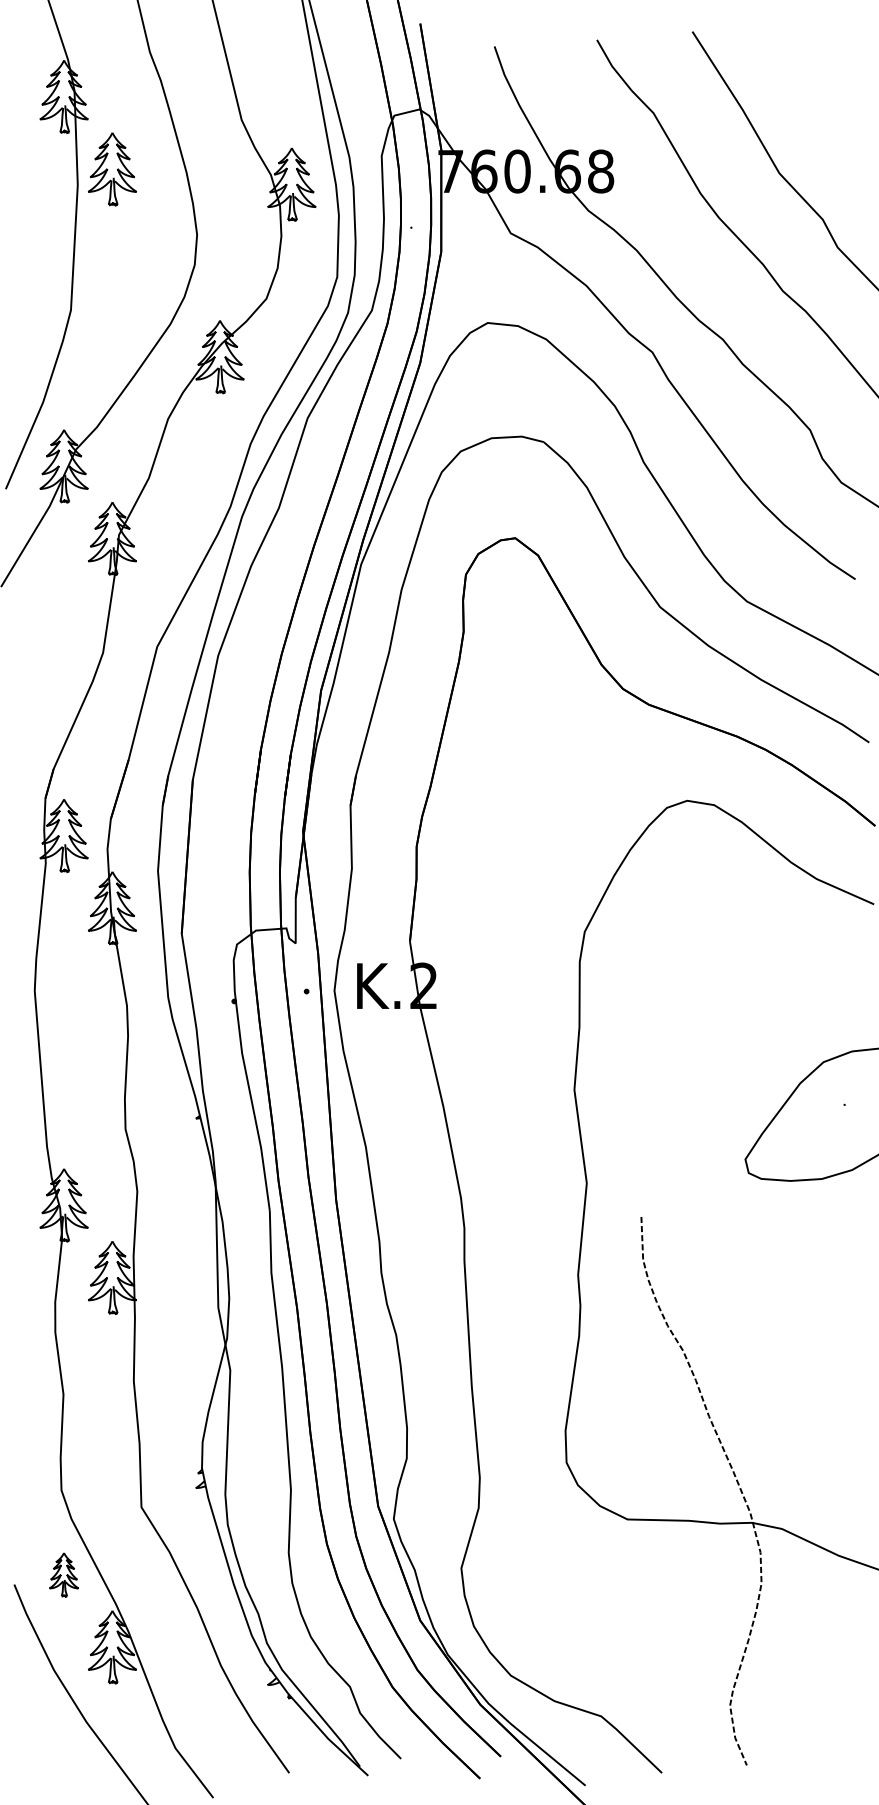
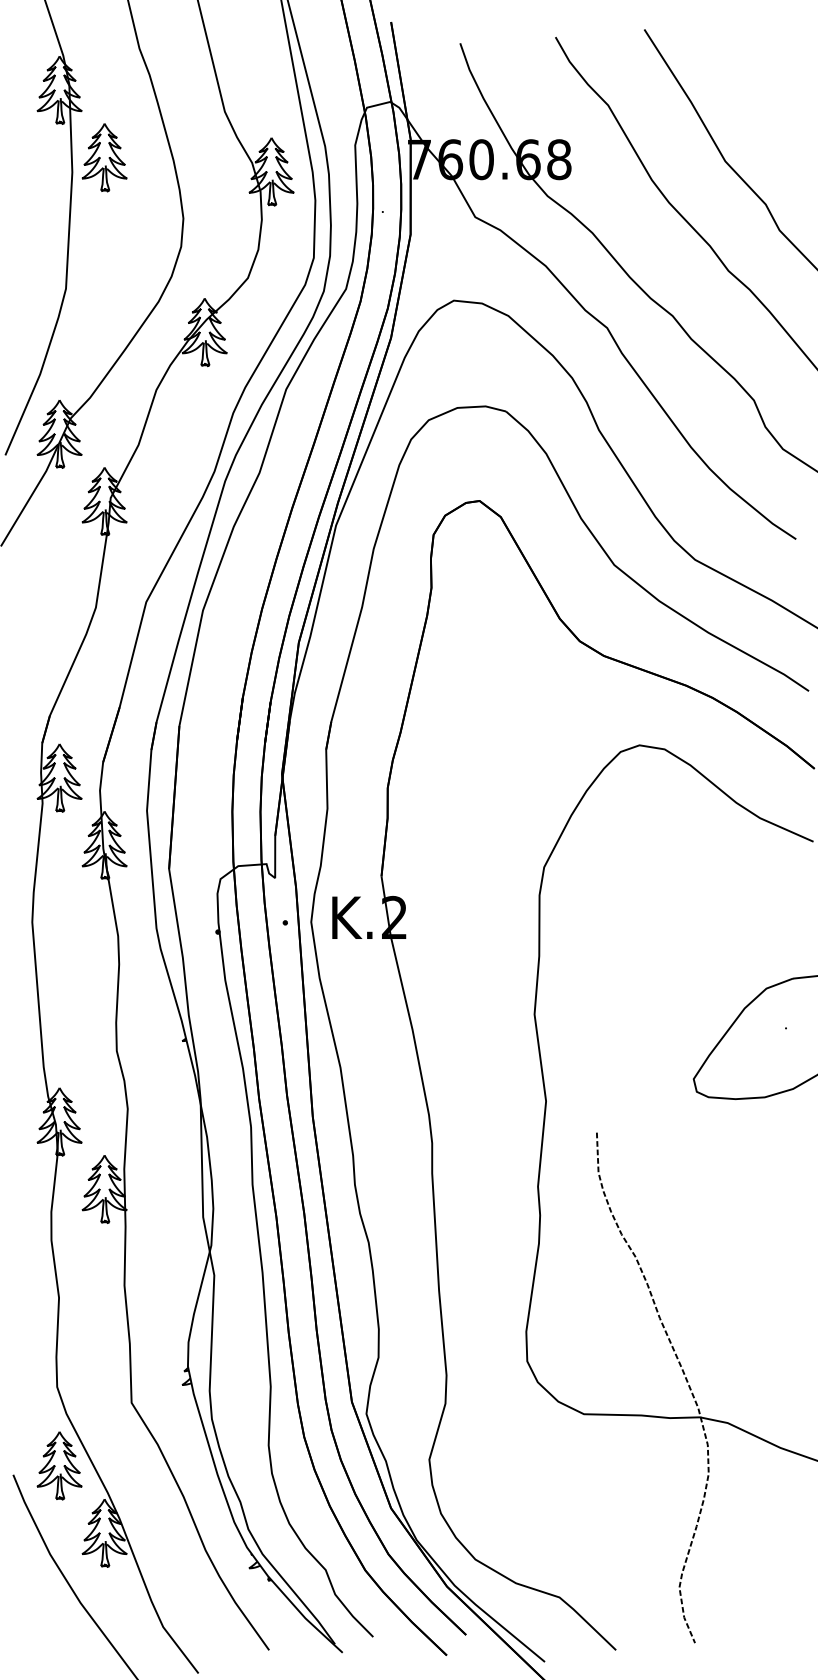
part: (63, 1574) -> (59, 1465), size x1.67

